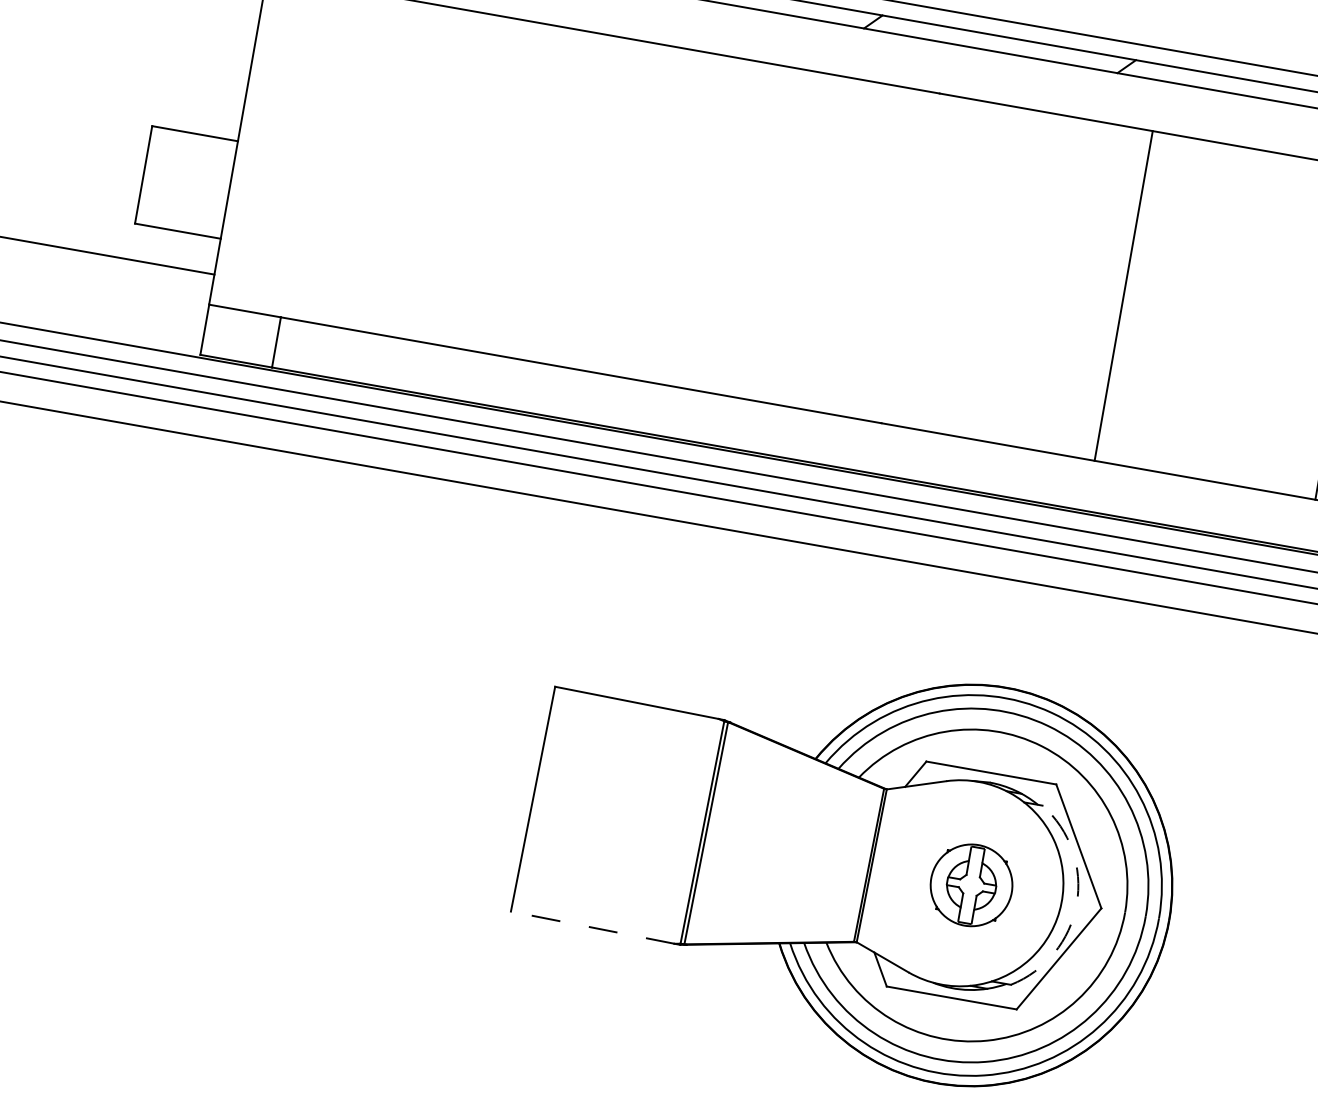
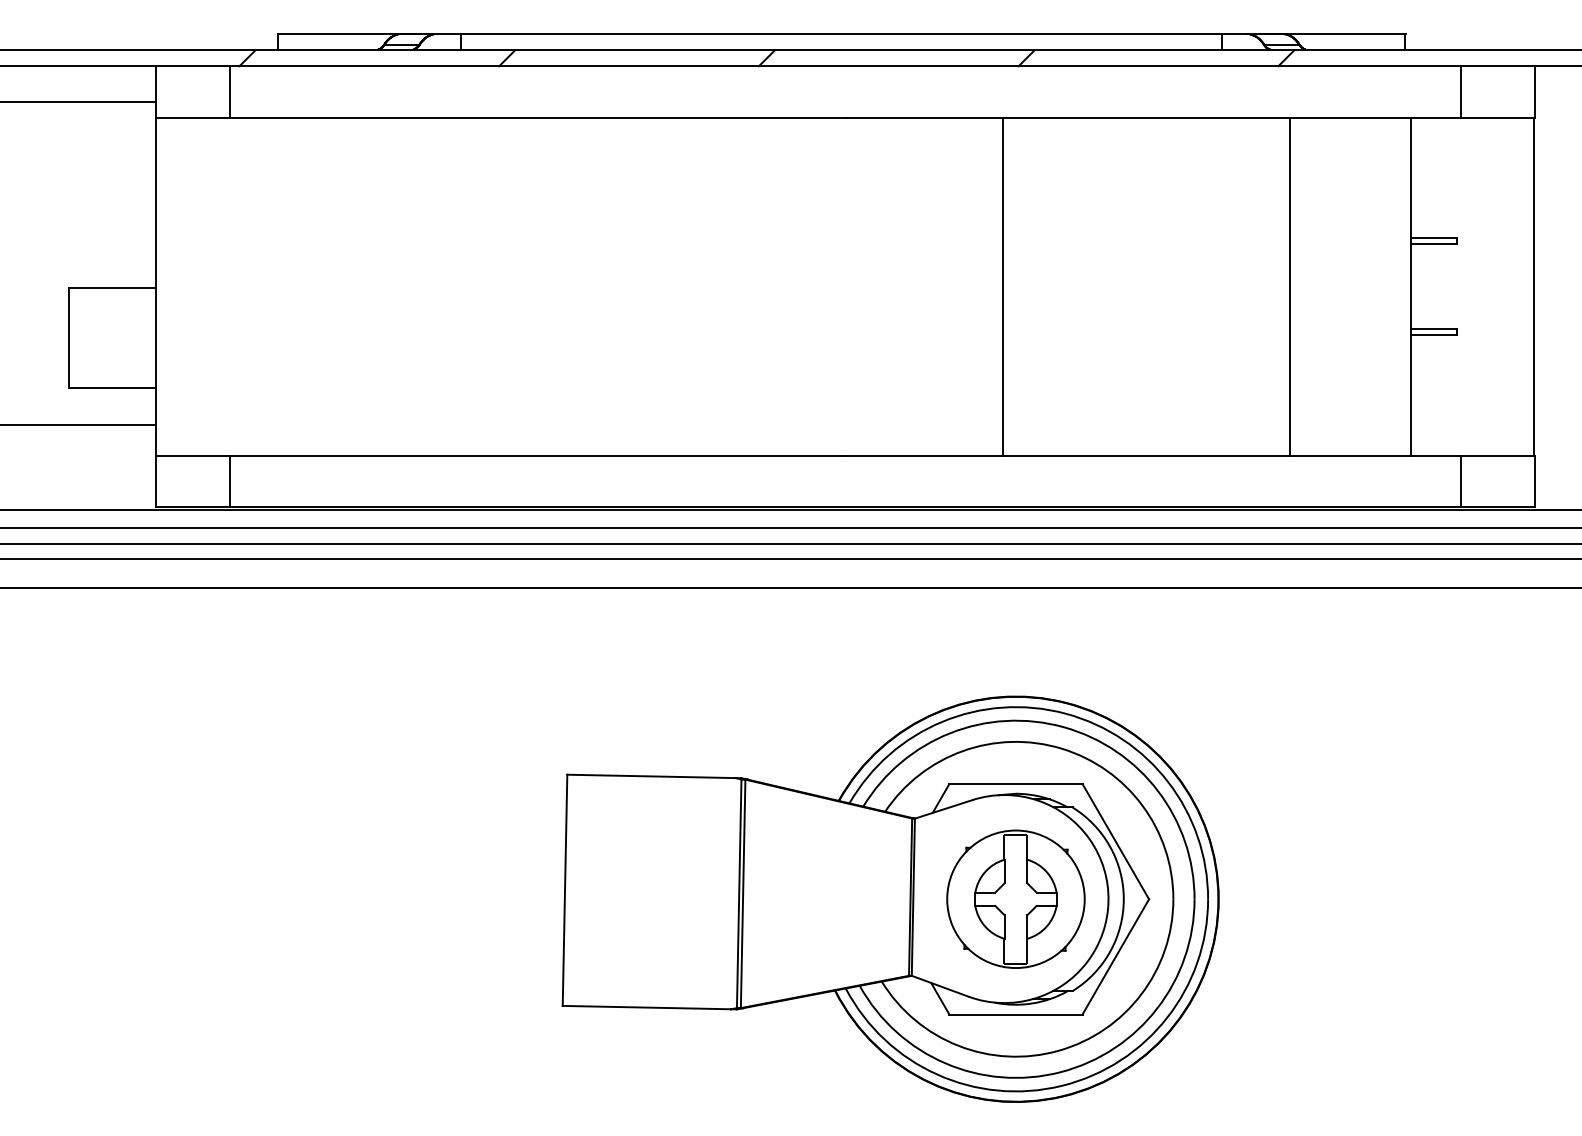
line: (1123, 295) -> (1002, 286), moved
part: (971, 884) -> (1015, 898), size x1.67
arc: (1076, 904) -> (1123, 899), dashed -> solid
line: (592, 927) -> (646, 1007), dashed -> solid

